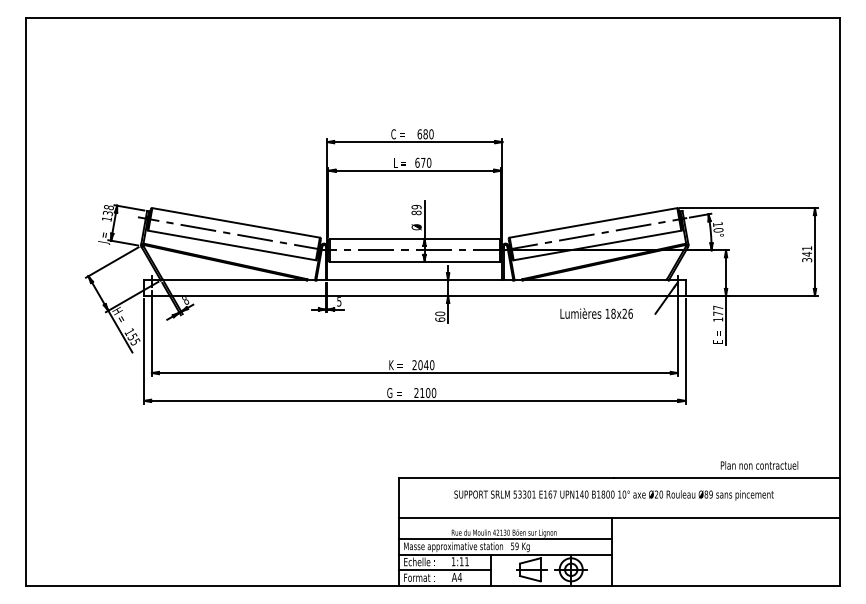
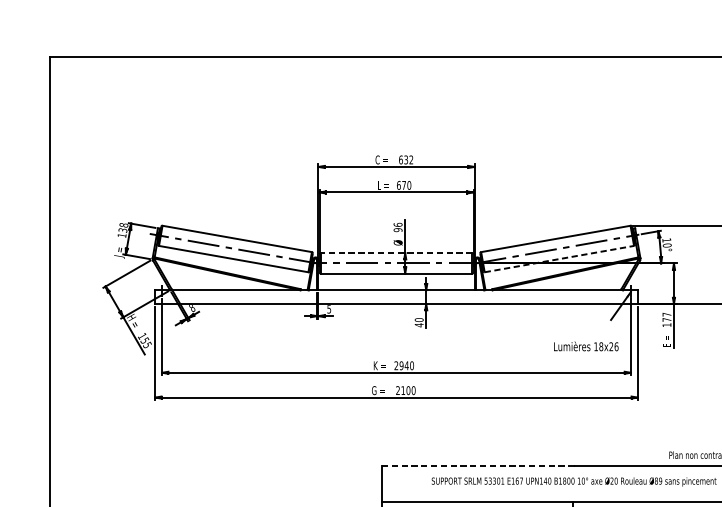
text: (428, 134) -> (408, 160), 680 -> 632
text: (416, 209) -> (398, 227), 89 -> 96
line: (414, 238) -> (396, 252), solid -> dashed
line: (598, 245) -> (560, 259), solid -> dashed
text: (596, 313) -> (586, 346), moved
text: (440, 319) -> (419, 325), 60 -> 40
text: (420, 365) -> (401, 366), 2040 -> 2940
line: (506, 477) -> (478, 465), solid -> dashed

